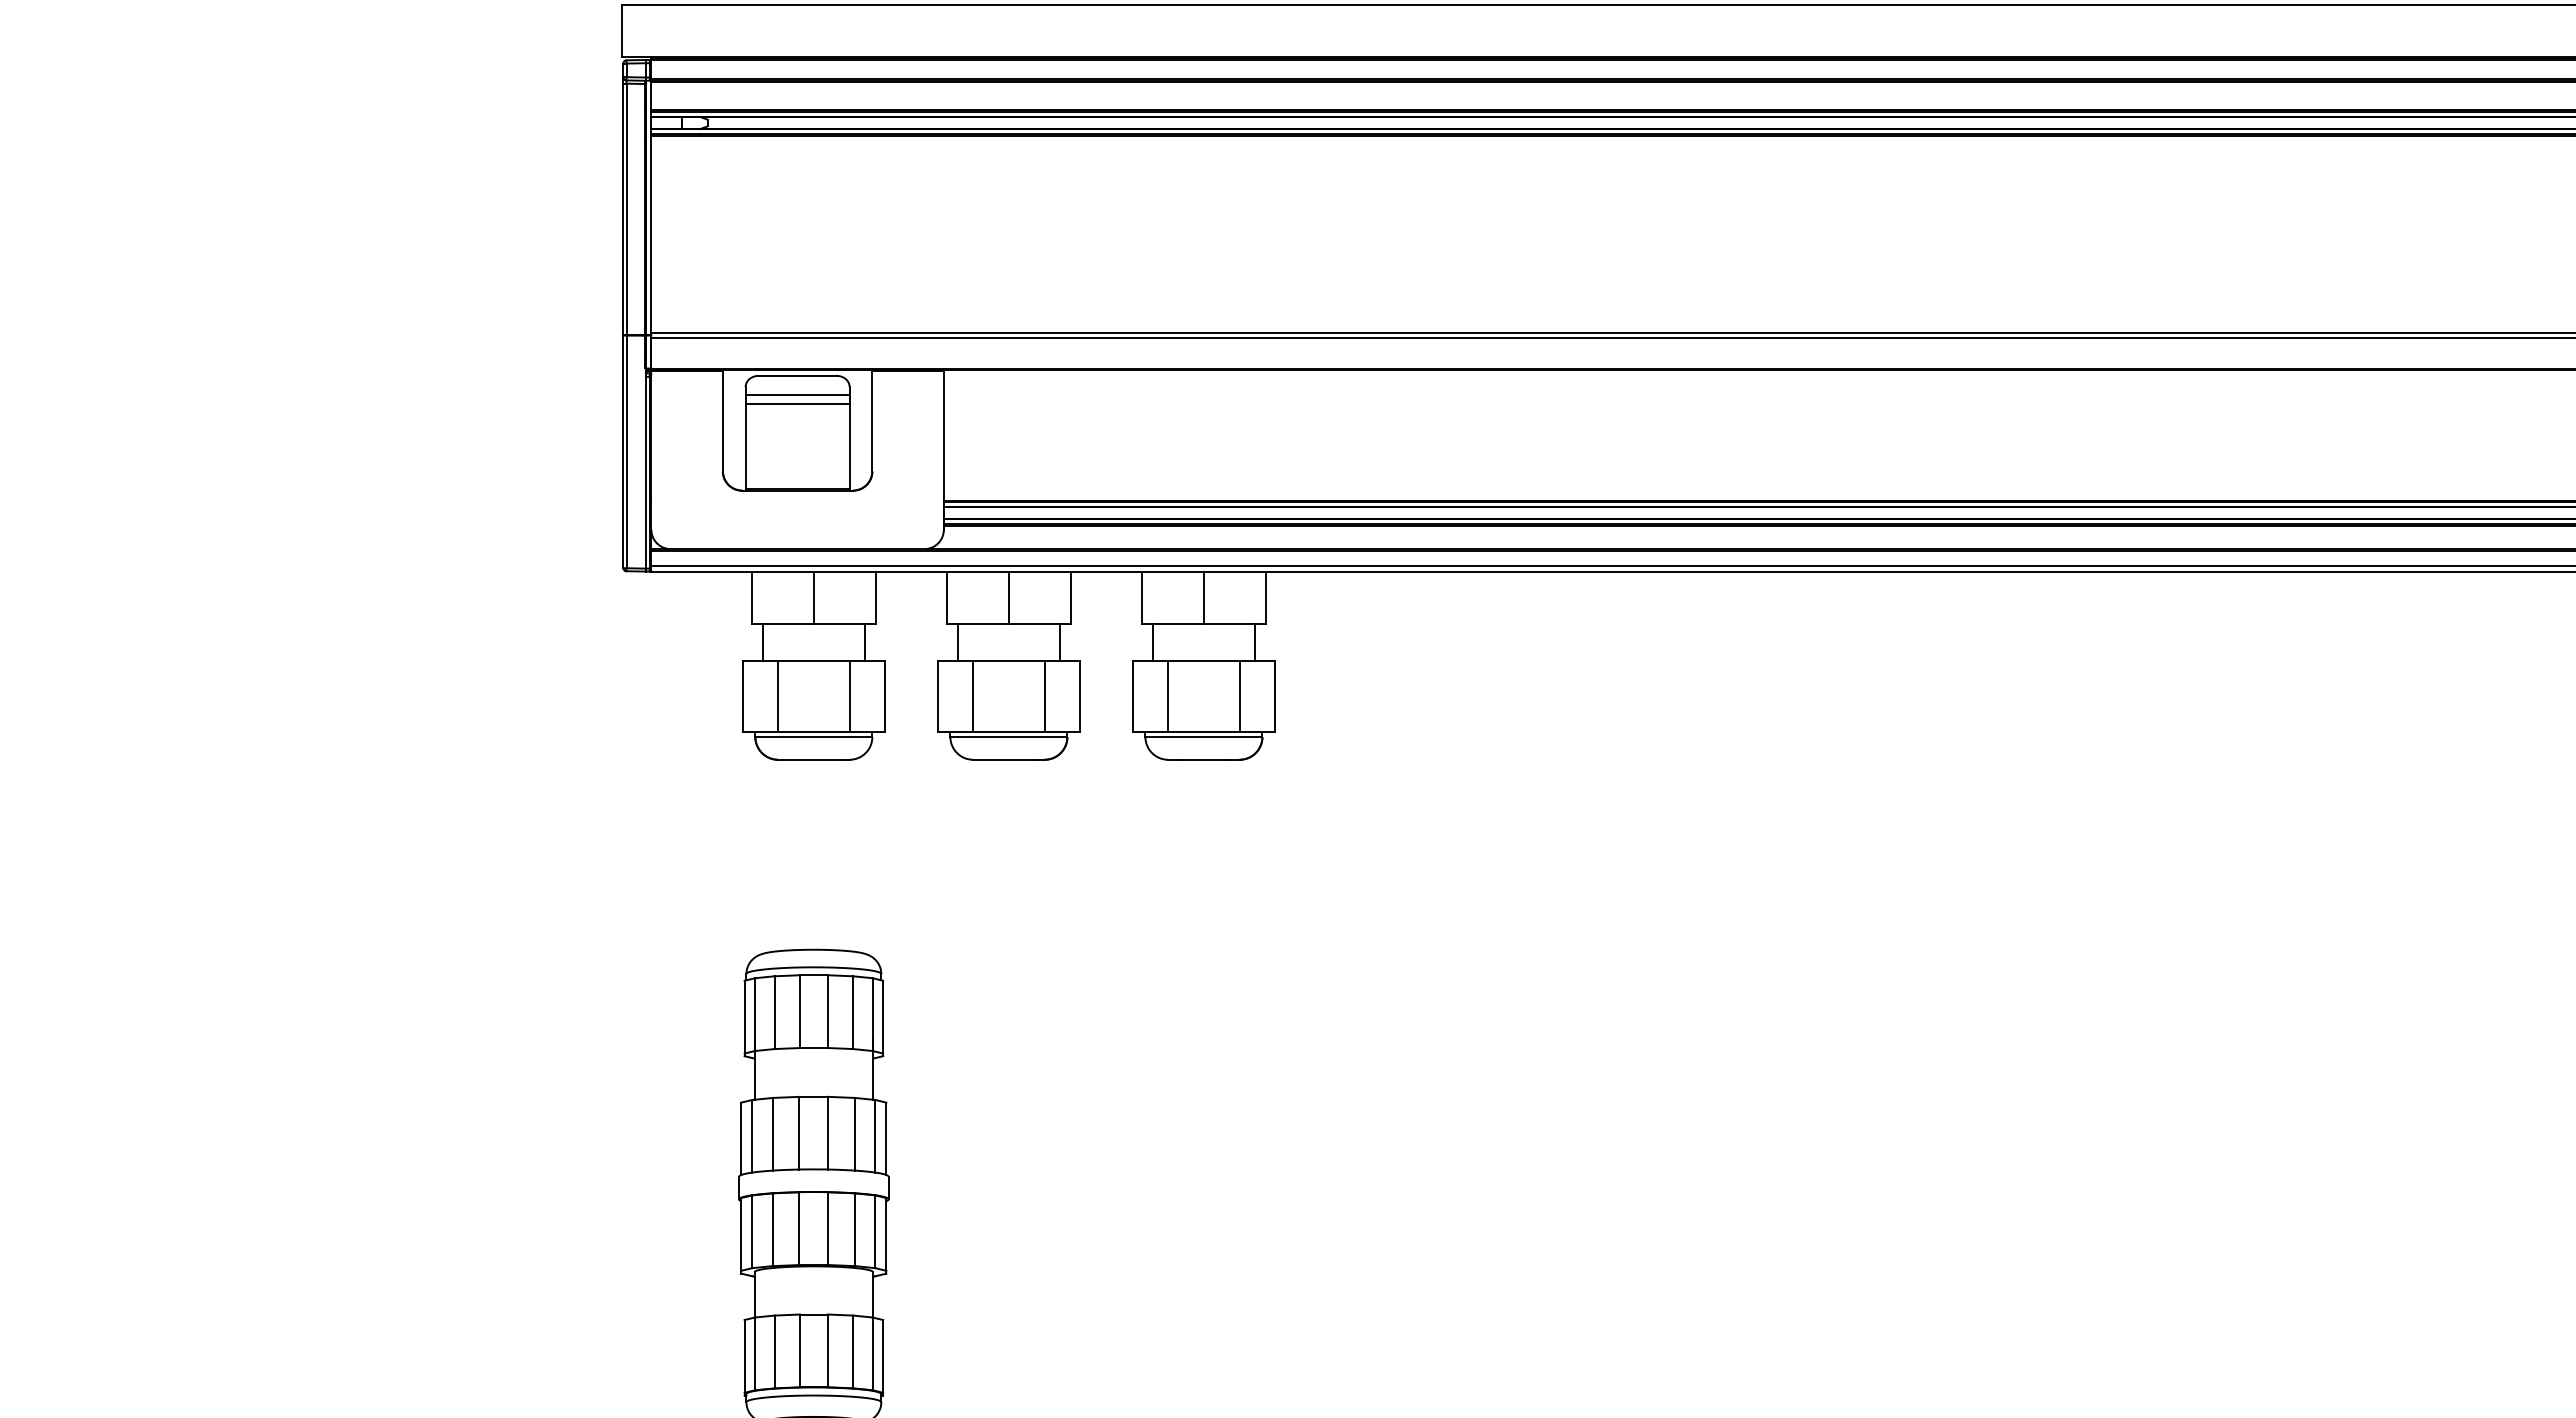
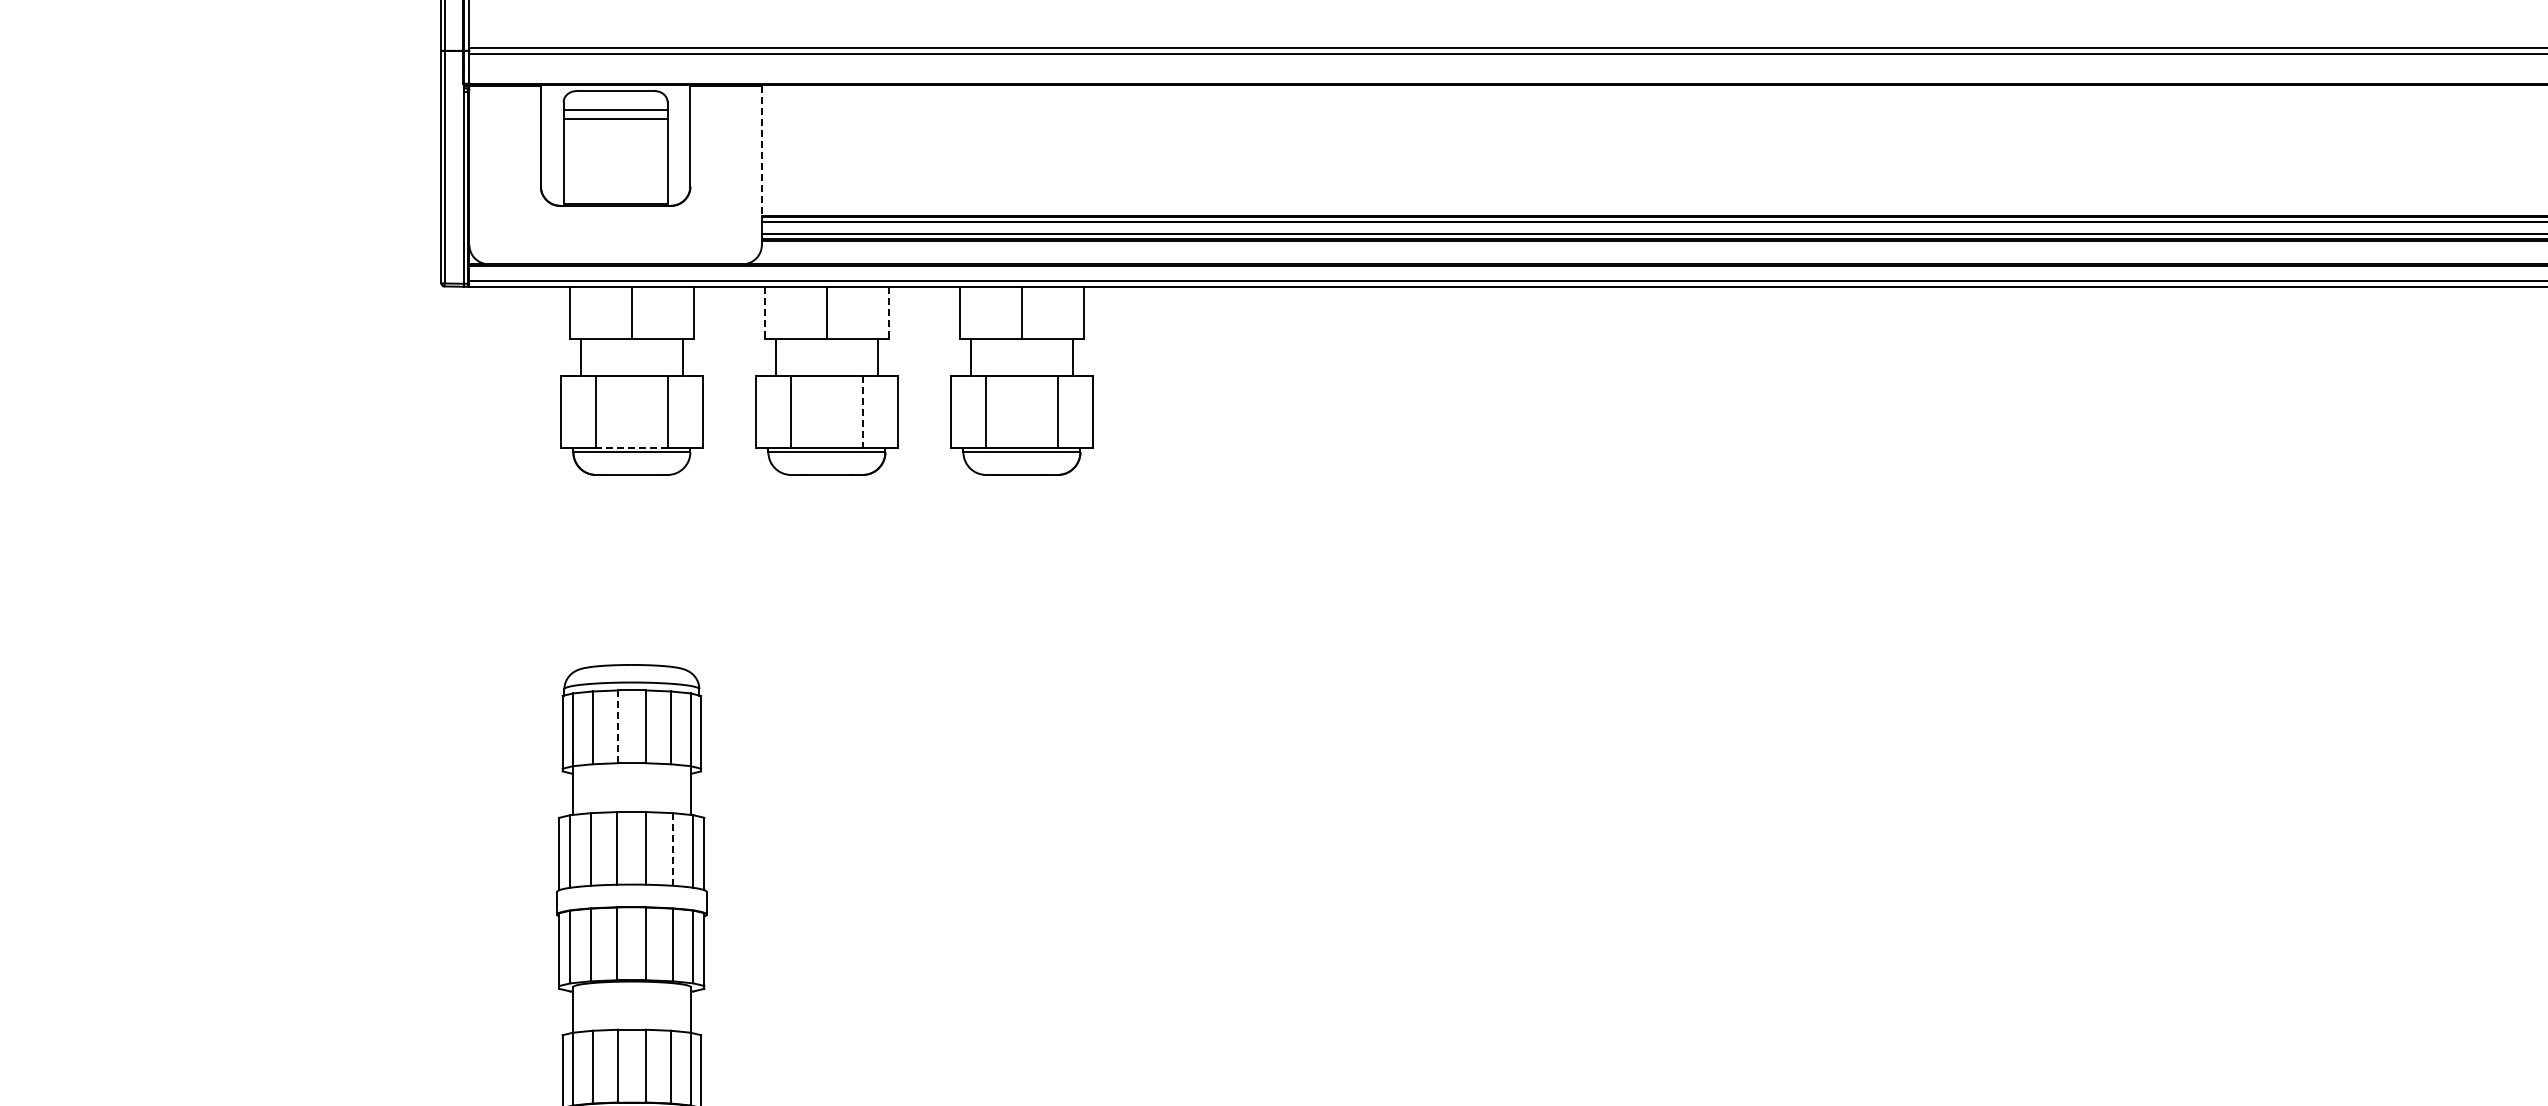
line: (943, 436) -> (761, 151), solid -> dashed
line: (947, 598) -> (765, 313), solid -> dashed
line: (1070, 598) -> (888, 313), solid -> dashed
line: (1044, 696) -> (862, 411), solid -> dashed
line: (813, 732) -> (631, 447), solid -> dashed
line: (800, 1012) -> (618, 727), solid -> dashed
line: (854, 1134) -> (672, 849), solid -> dashed

